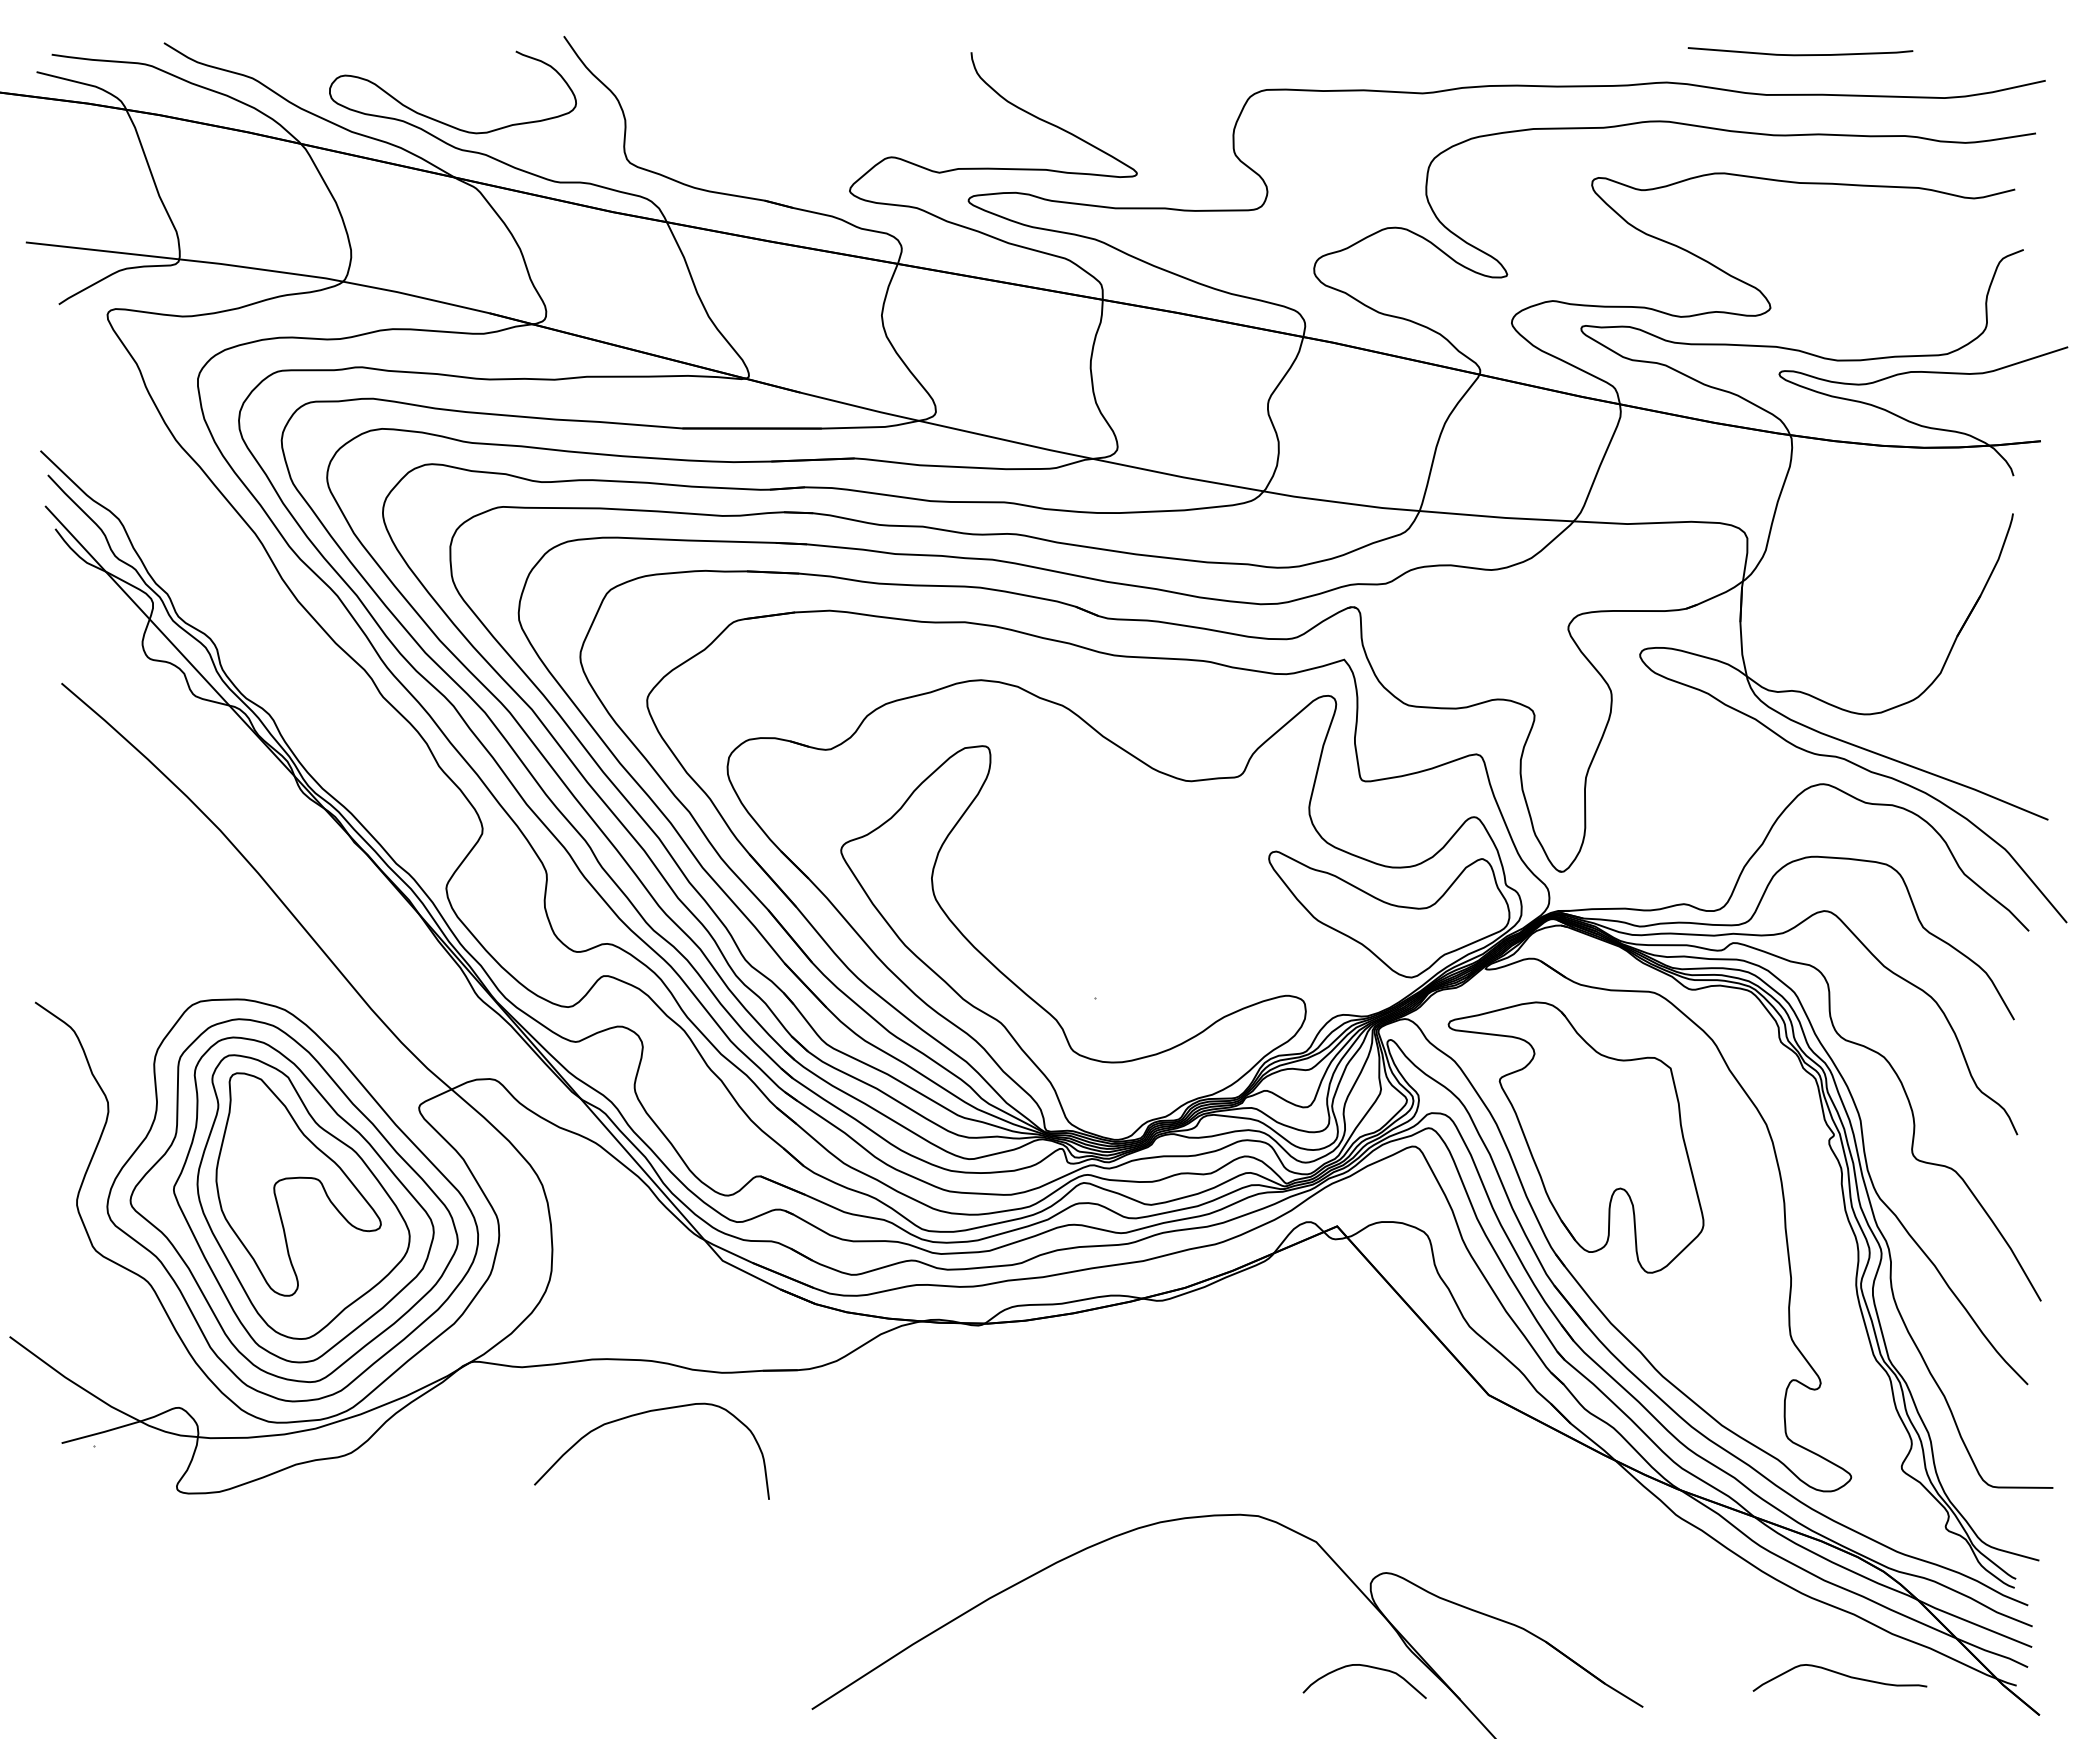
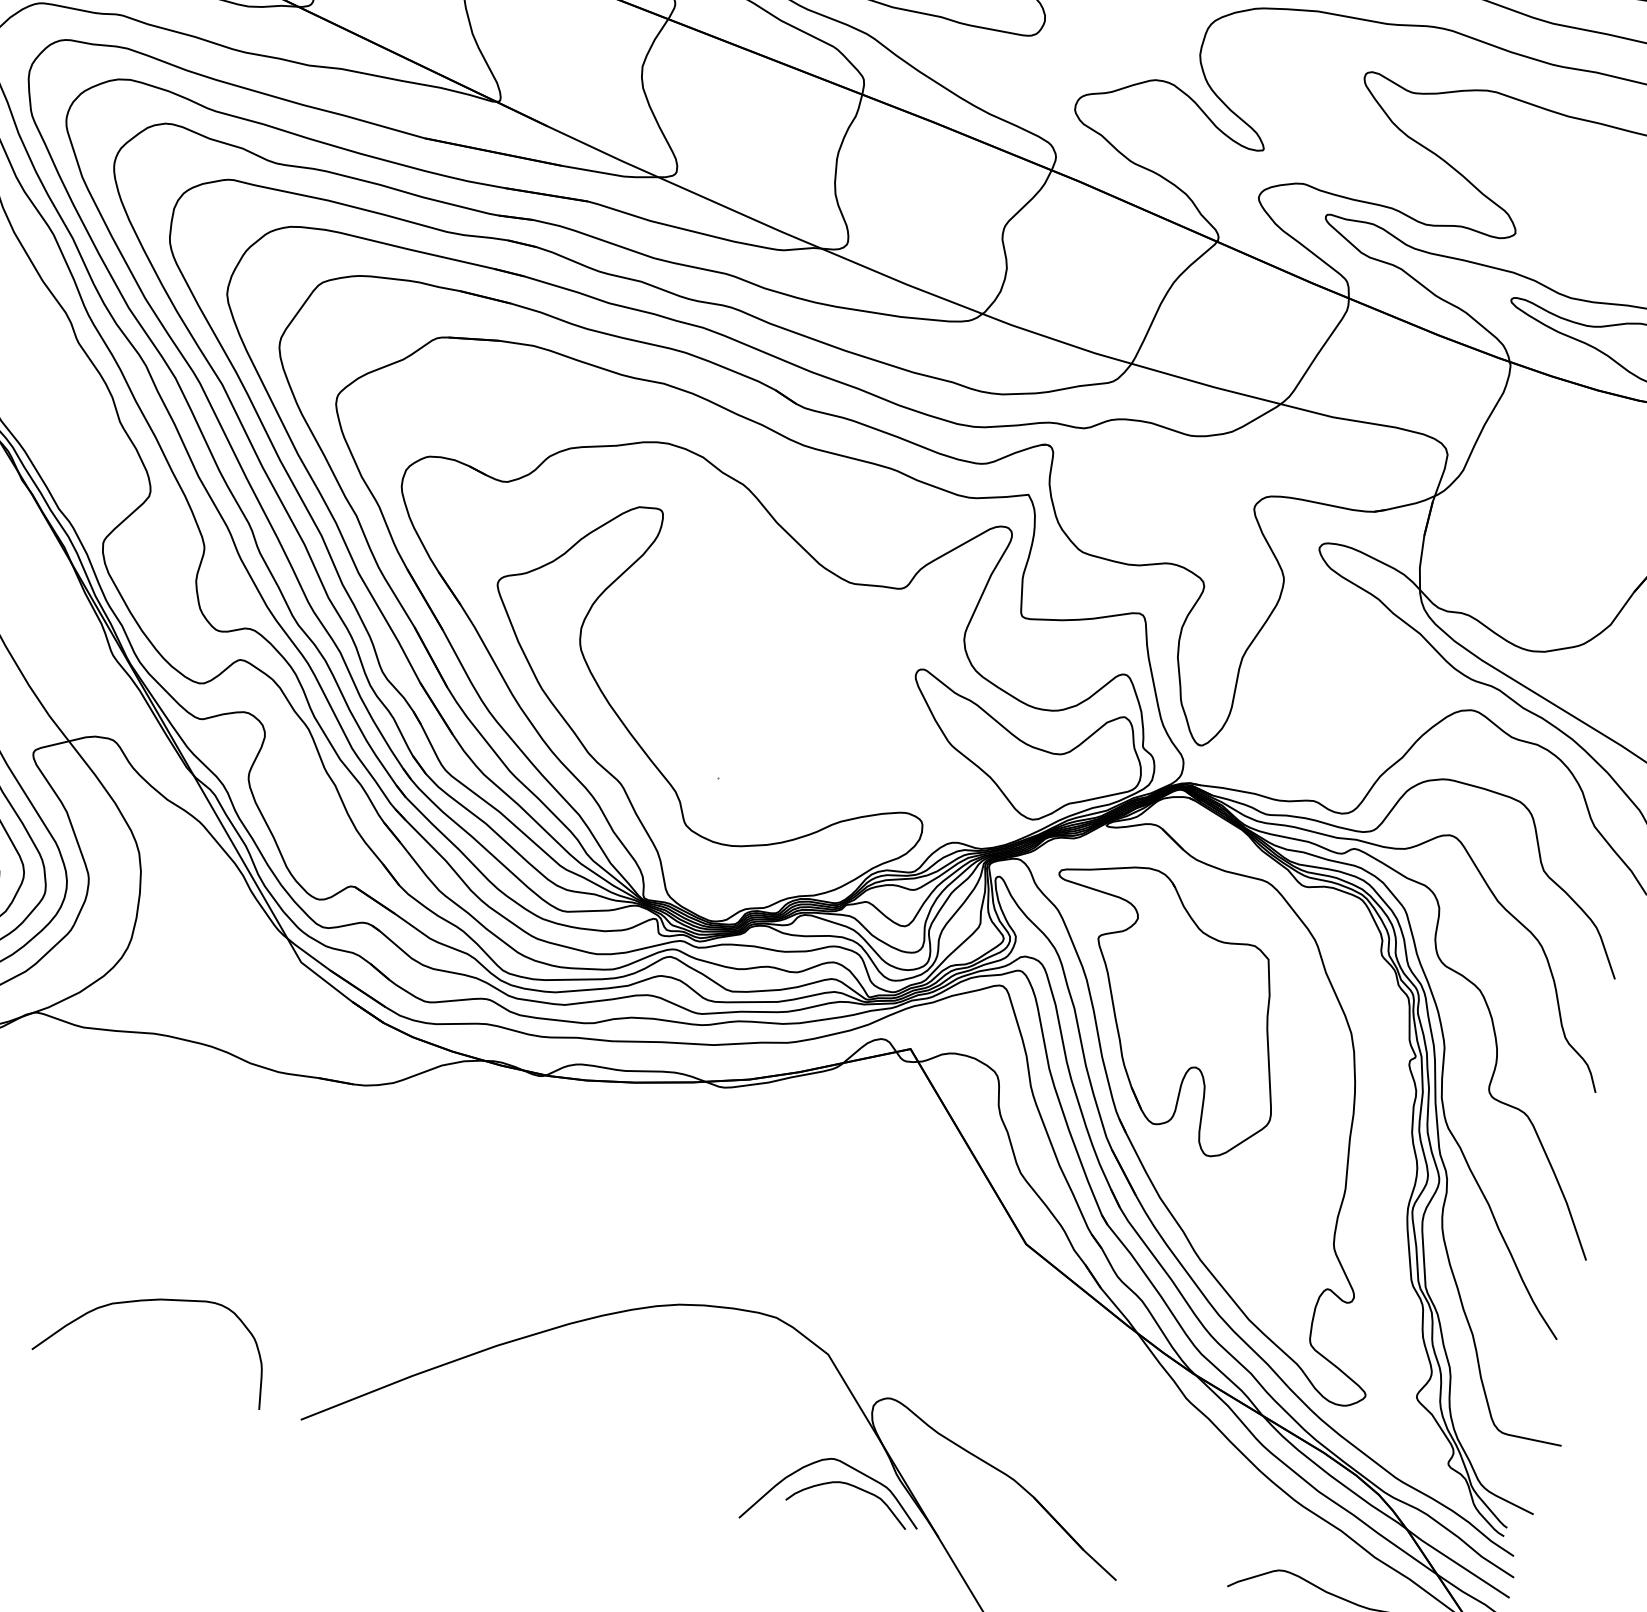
curve: (641, 1414) -> (150, 1301), moved
curve: (1361, 1649) -> (851, 1468), added

